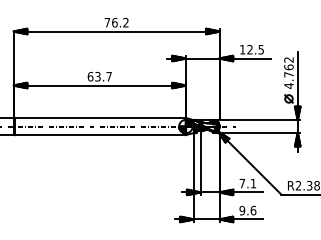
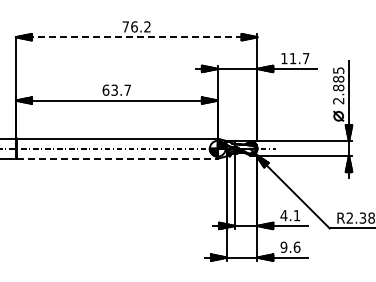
line: (116, 31) -> (136, 37), solid -> dashed
text: (255, 49) -> (299, 58), 12.5 -> 11.7
text: (288, 72) -> (338, 85), 4.762 -> 2.885
line: (101, 134) -> (118, 158), solid -> dashed
text: (241, 183) -> (283, 215), 7.1 -> 4.1

